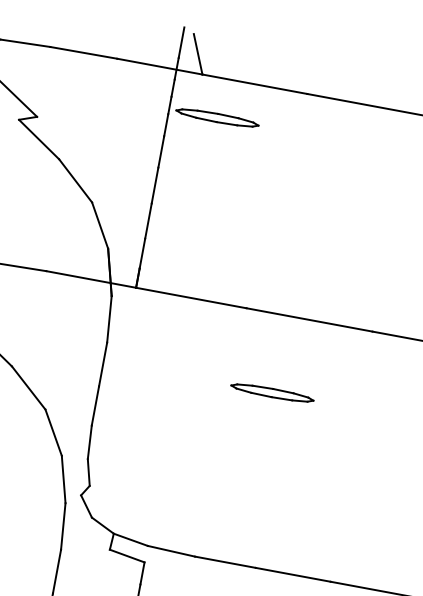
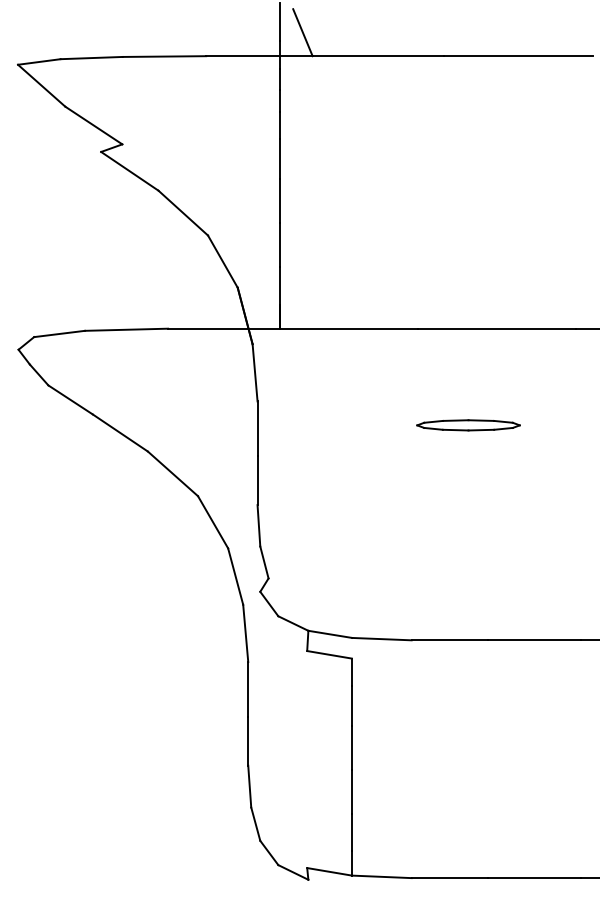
part: (217, 118) -> (340, 105), removed

